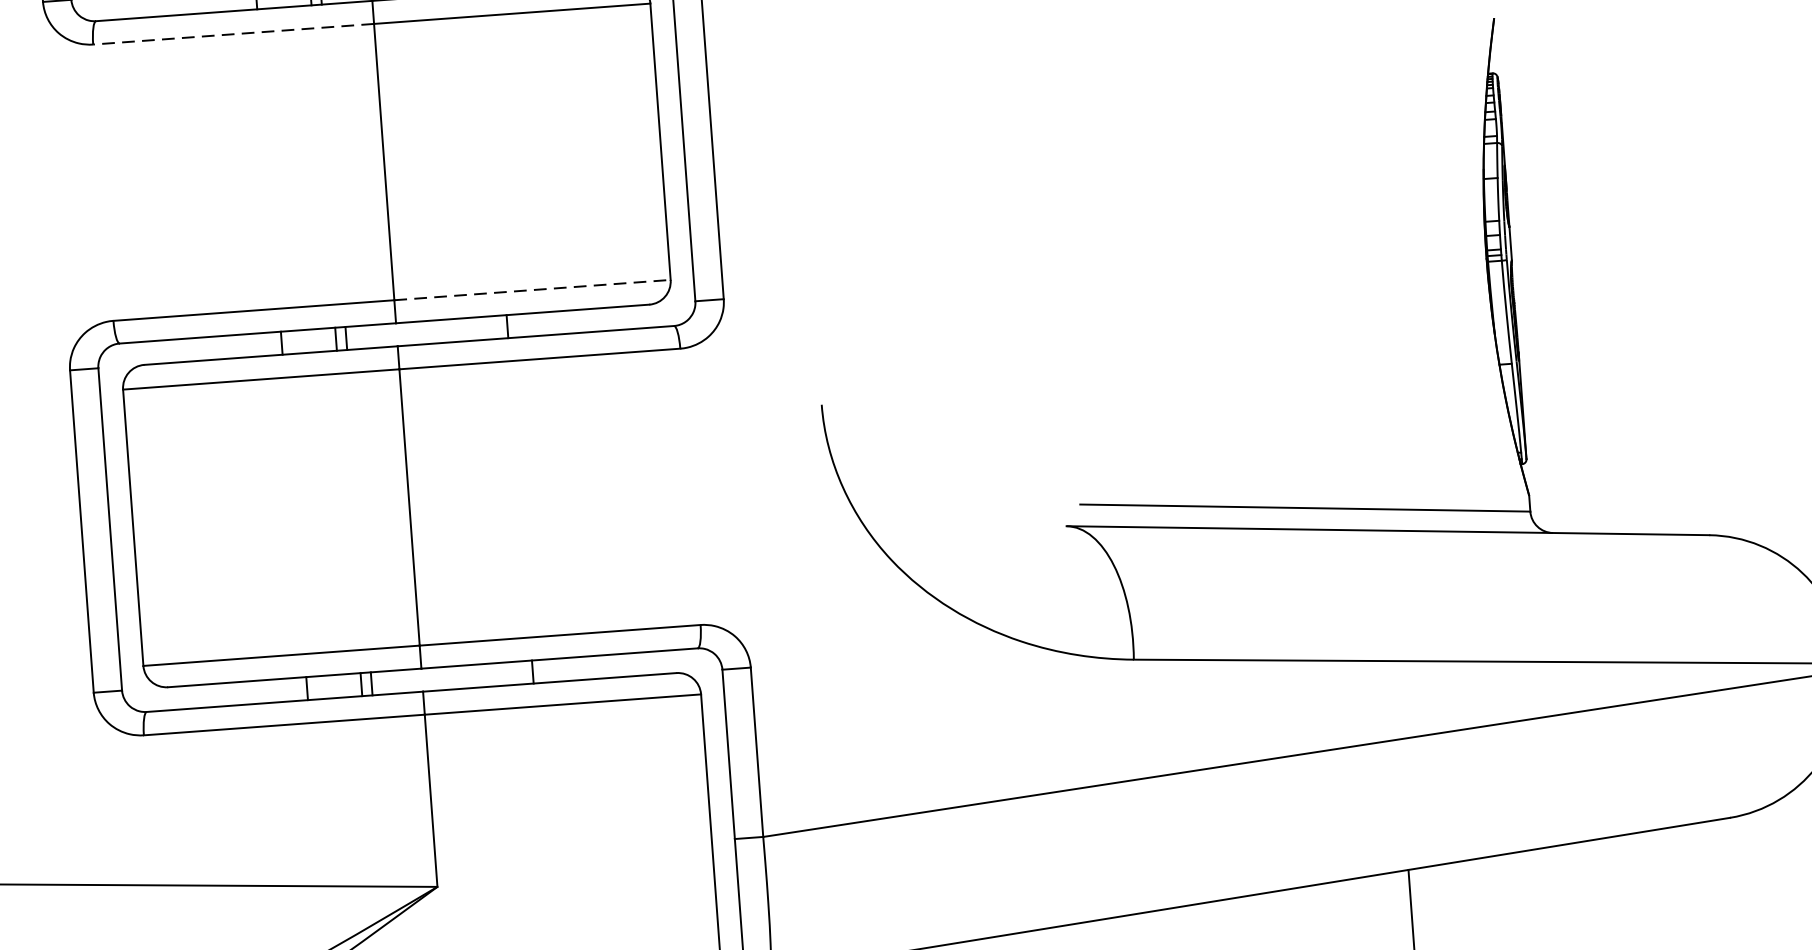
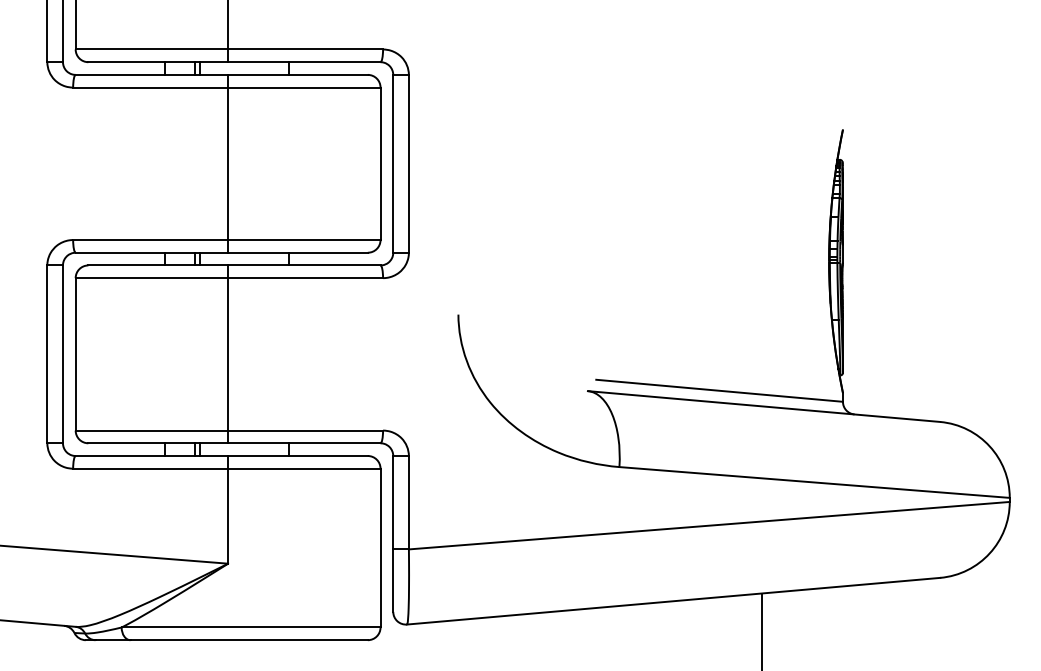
line: (233, 34) -> (150, 87), dashed -> solid
line: (532, 290) -> (304, 240), dashed -> solid

